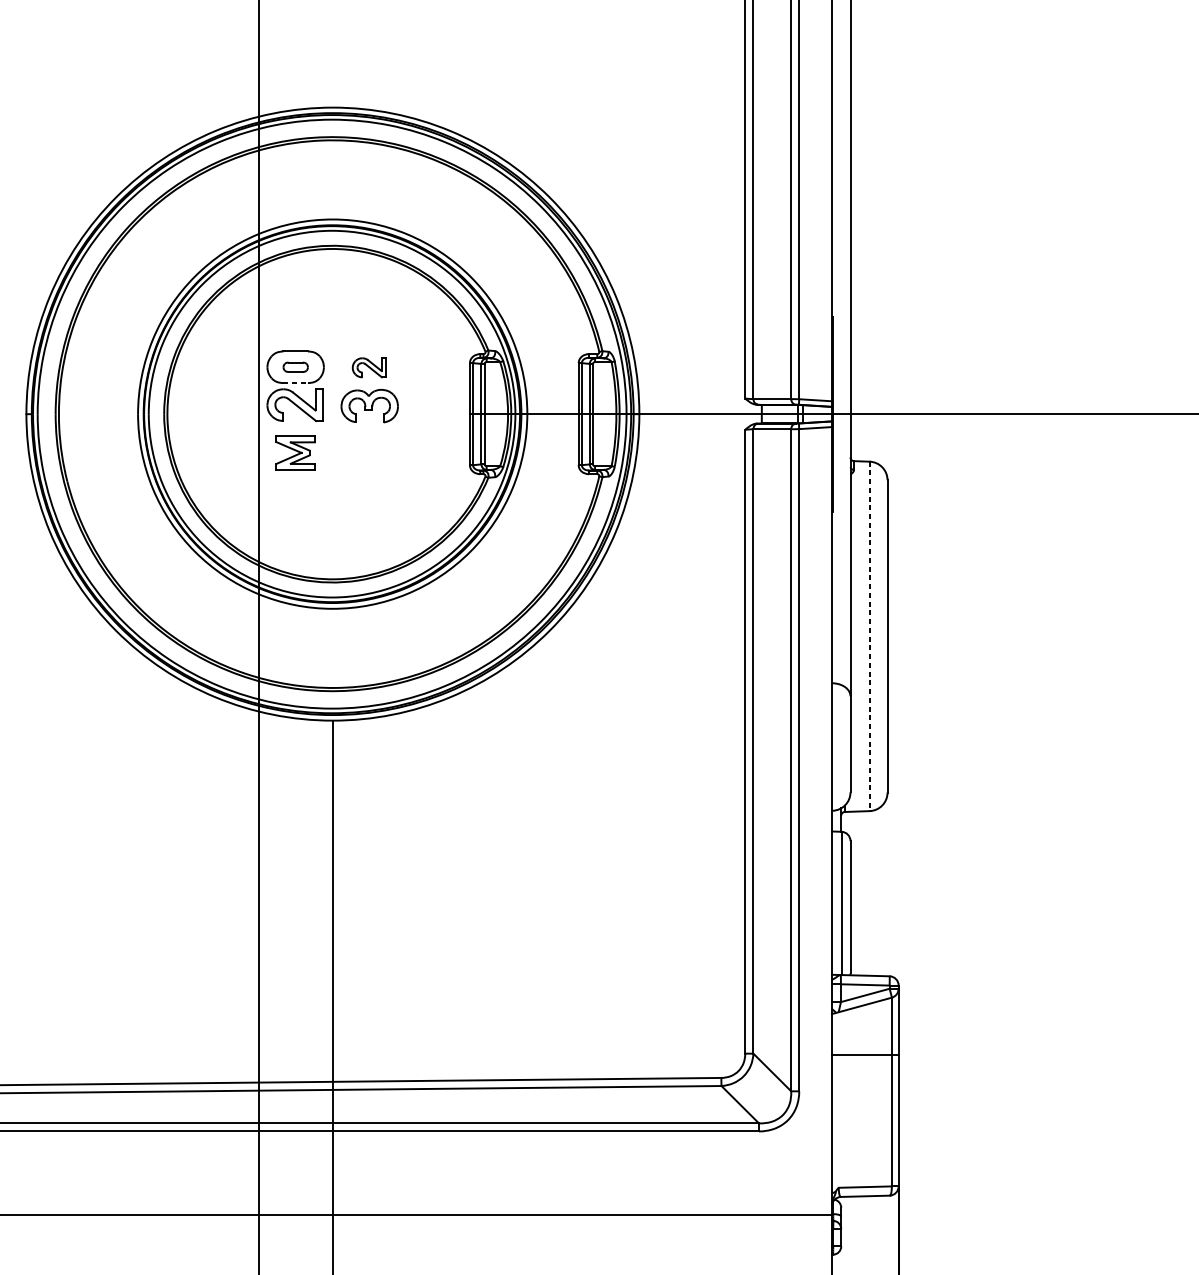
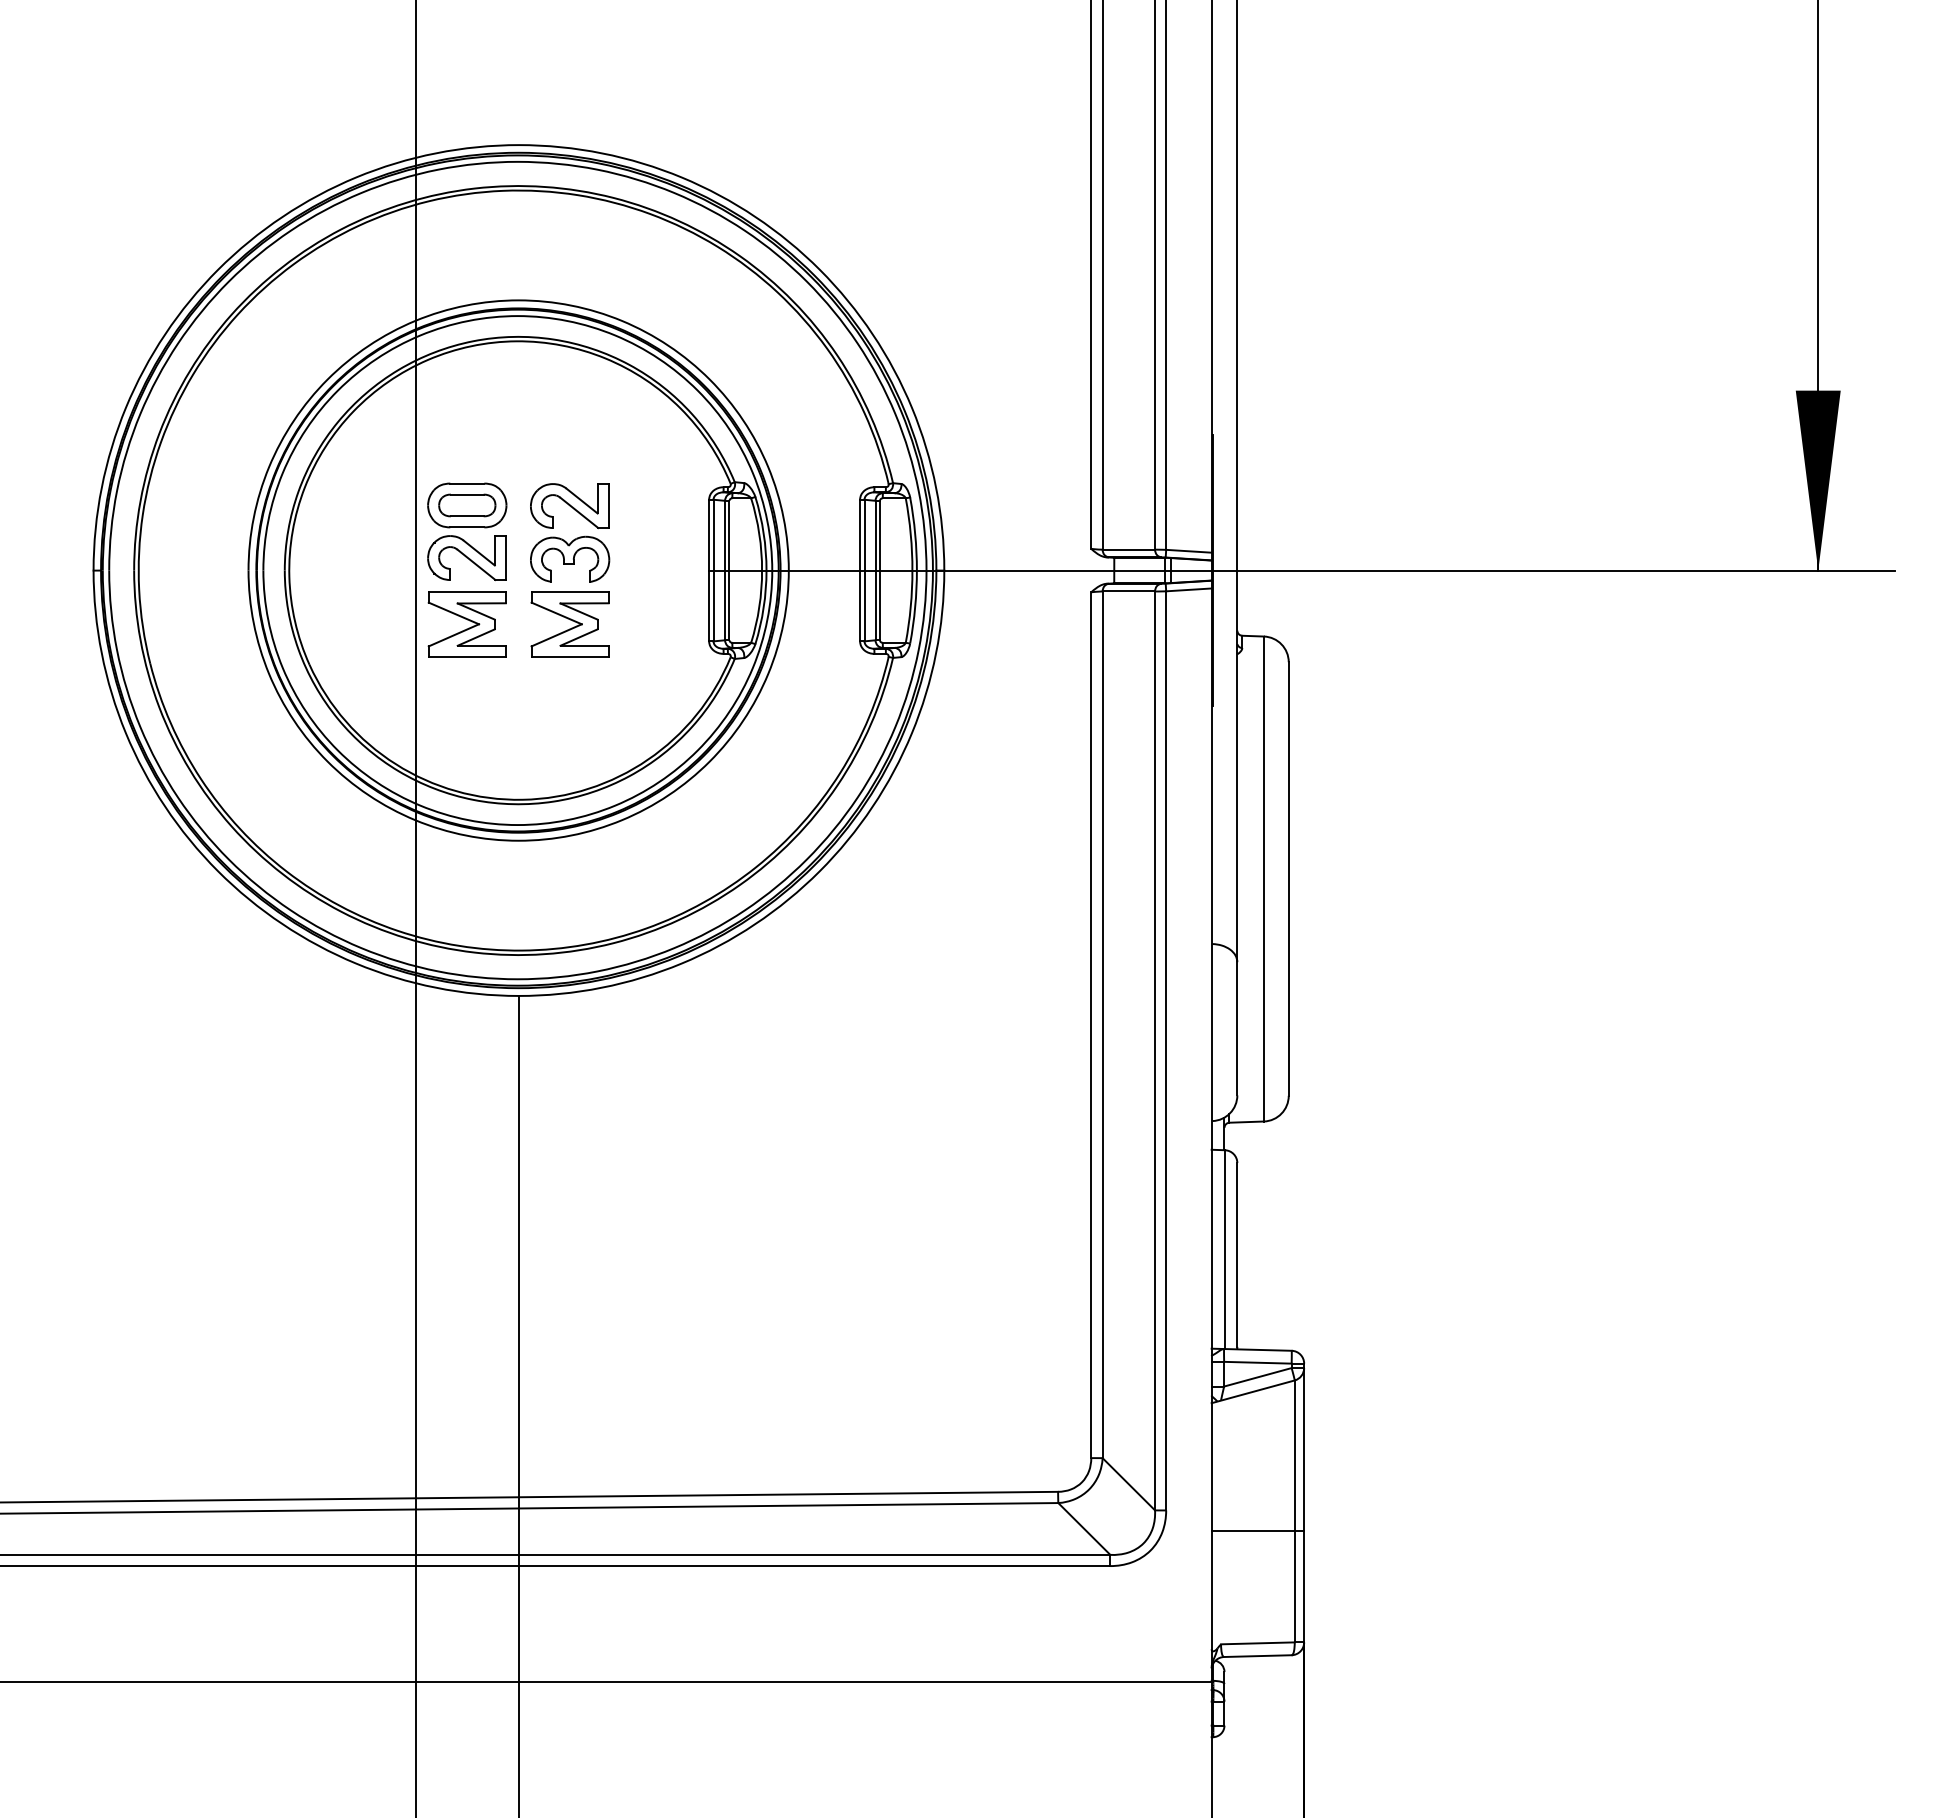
part: (295, 367) -> (467, 505), size x1.67
part: (369, 368) -> (569, 506), size x1.67
line: (295, 383) -> (467, 527), dashed -> solid
part: (295, 453) -> (466, 624), size x1.43
part: (369, 453) -> (569, 624), added
line: (869, 636) -> (1263, 879), dashed -> solid
line: (865, 1054) -> (1257, 1530), moved

